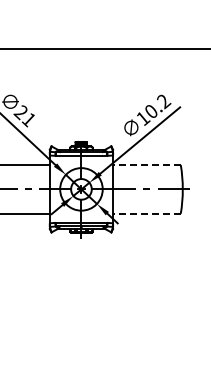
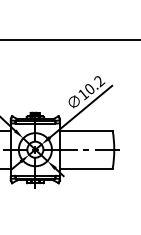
line: (146, 165) -> (86, 131), dashed -> solid
line: (146, 213) -> (86, 168), dashed -> solid

